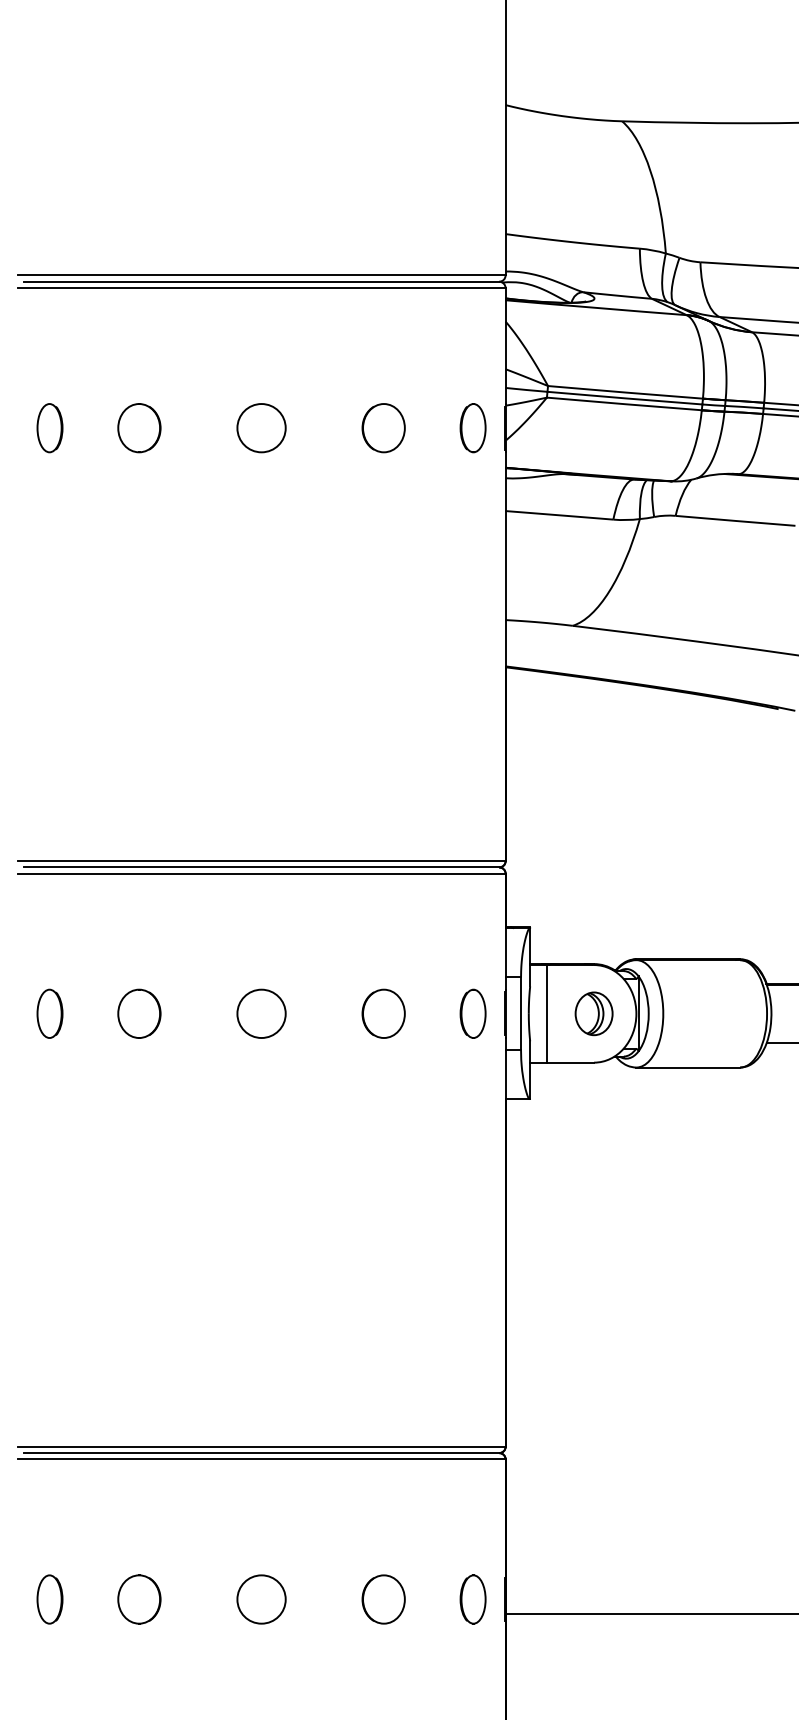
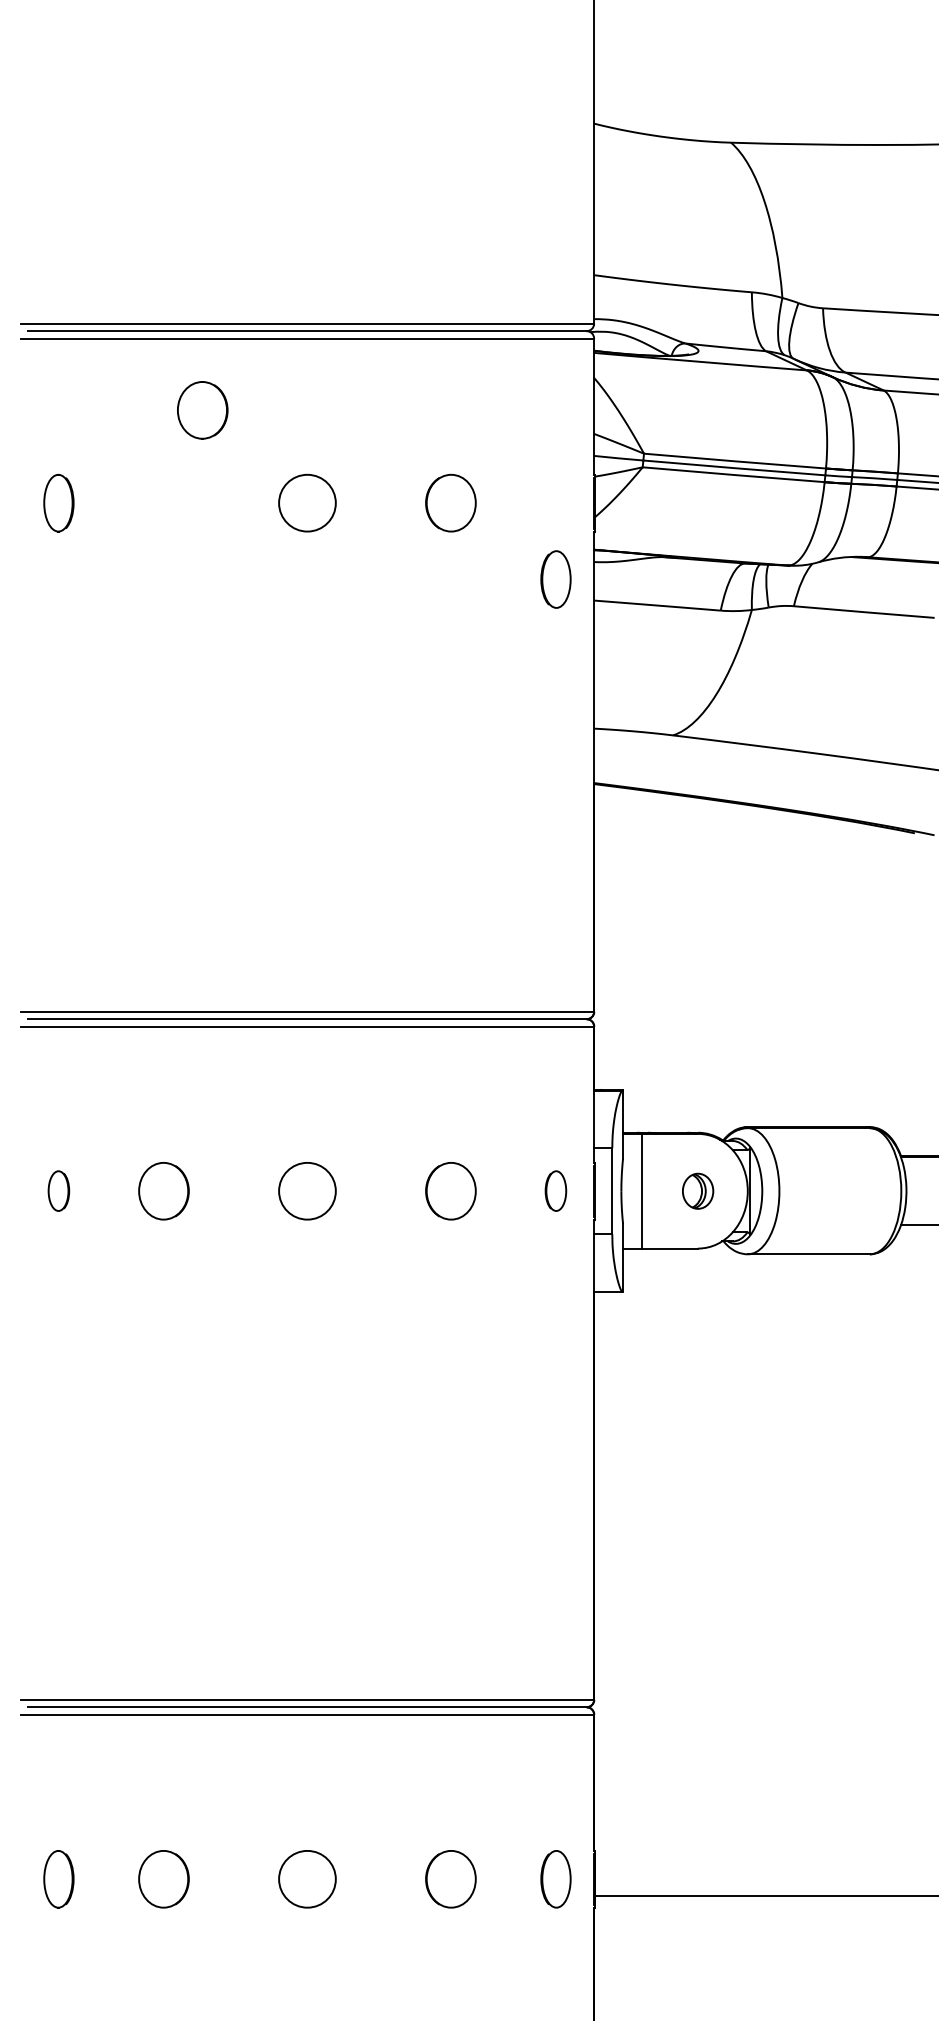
part: (139, 428) -> (202, 410), moved
part: (472, 428) -> (555, 579), moved
part: (49, 1013) -> (58, 1190), size x0.7
part: (472, 1013) -> (555, 1190), size x0.7
part: (593, 1013) -> (697, 1190), size x0.7

